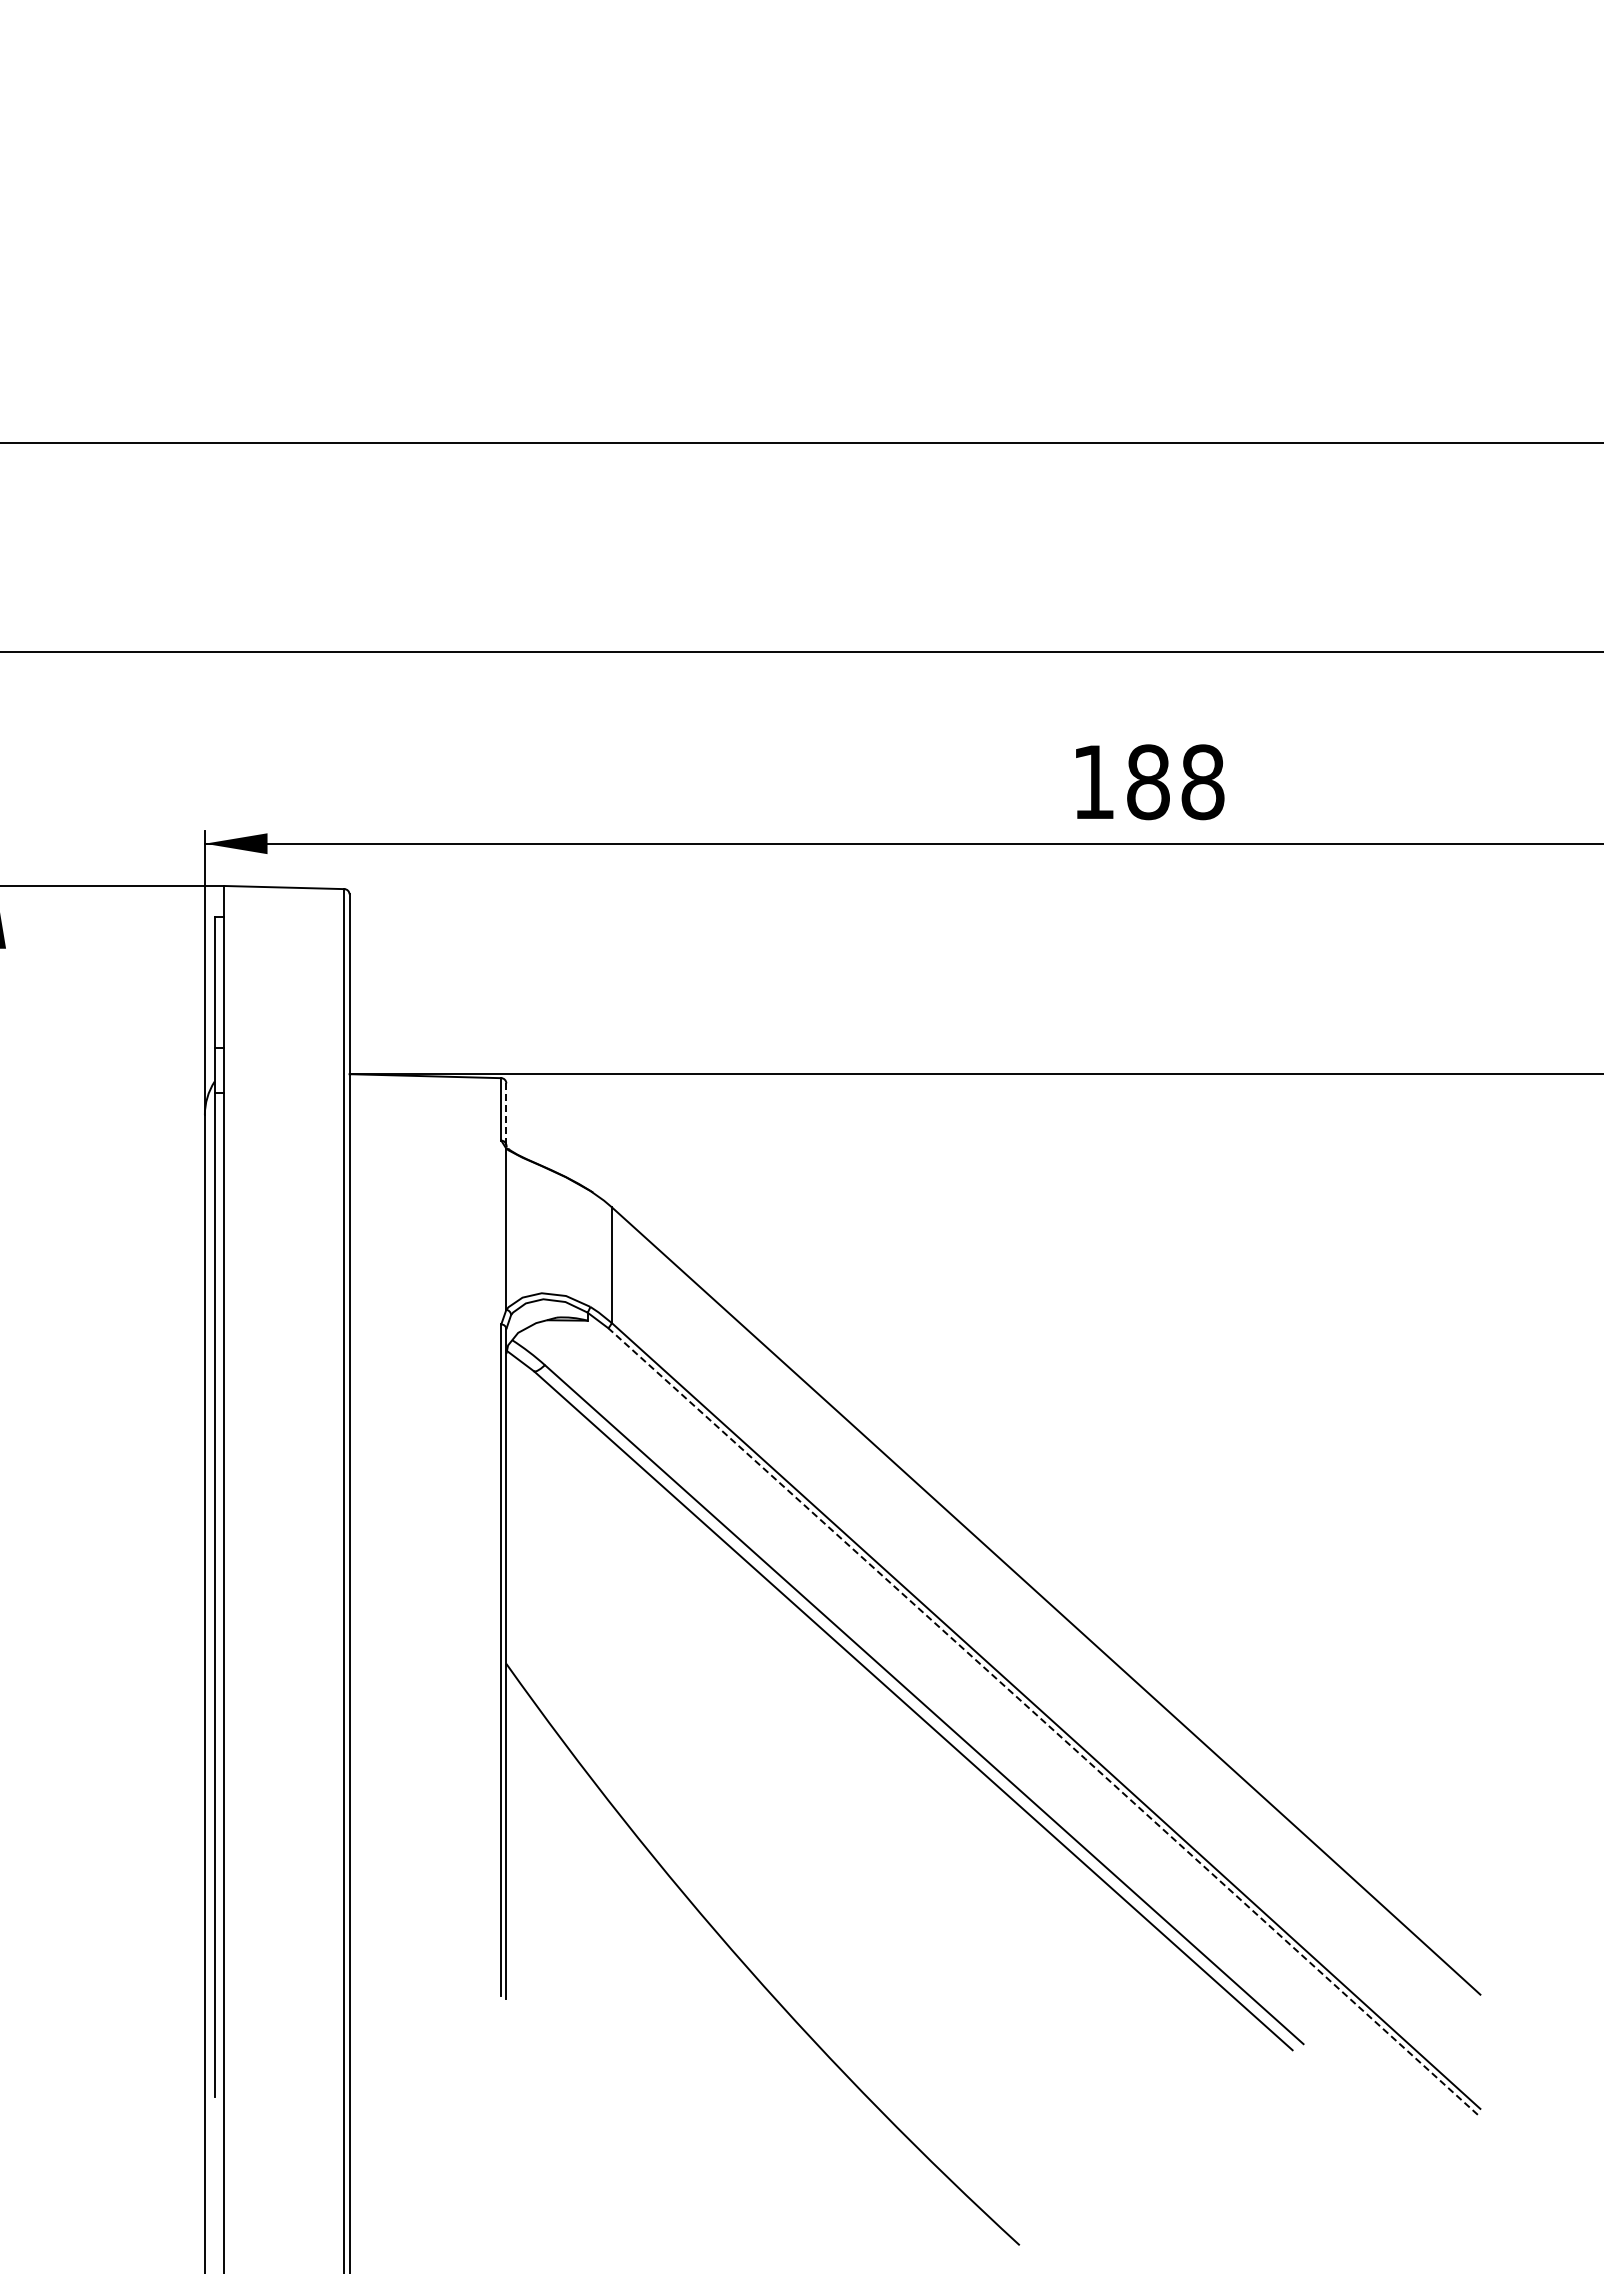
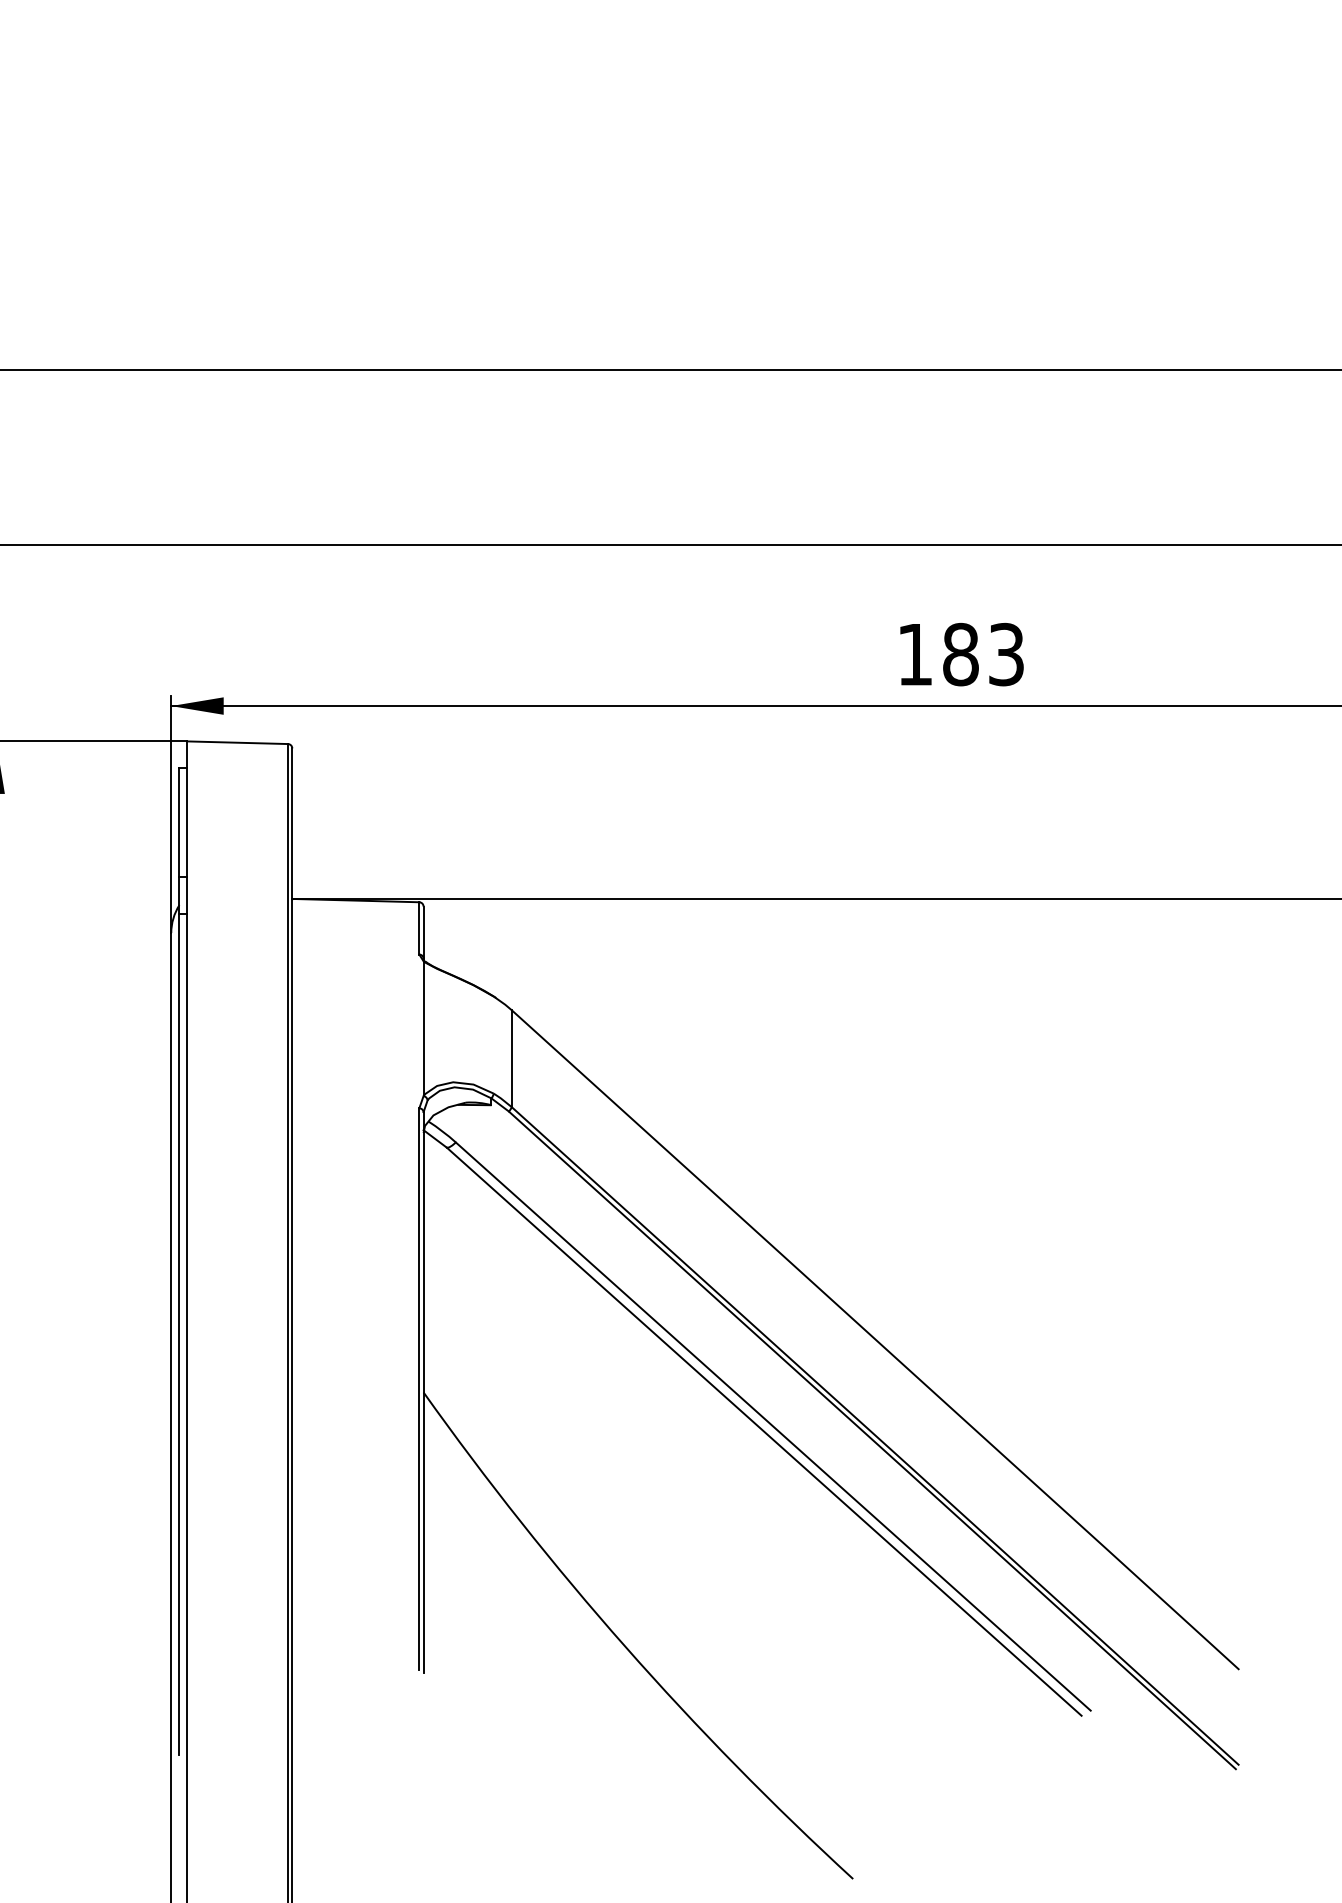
text: (1202, 782) -> (1006, 654), 188 -> 183
line: (506, 1115) -> (423, 933), dashed -> solid
line: (1043, 1721) -> (873, 1440), dashed -> solid

